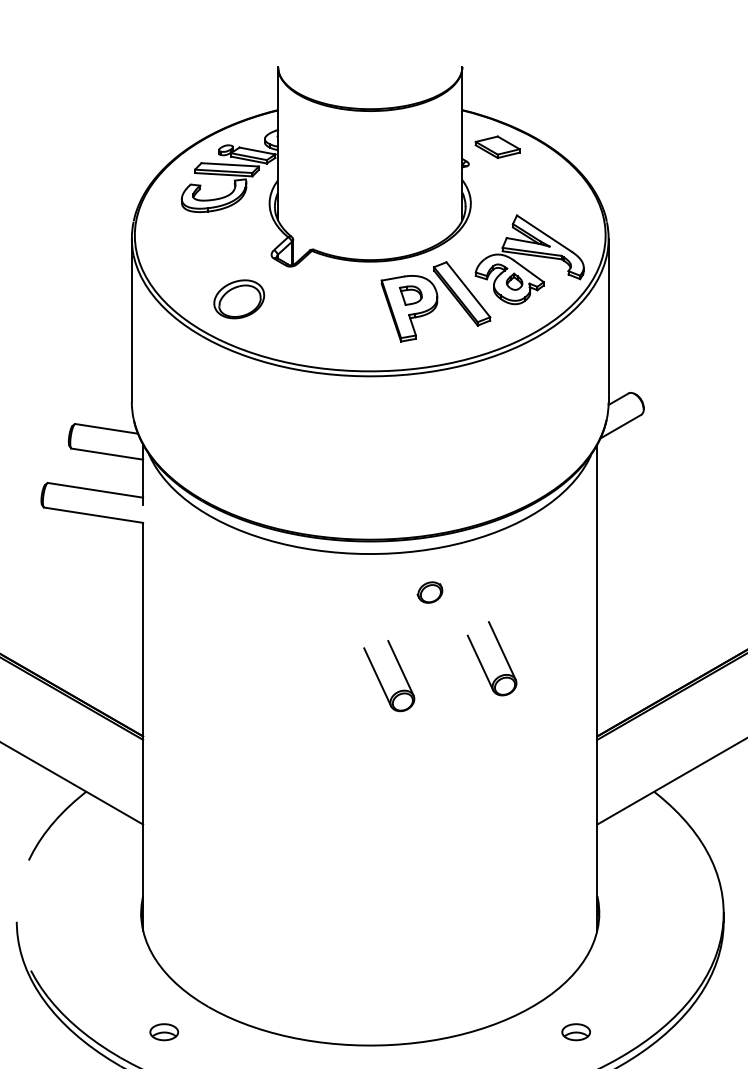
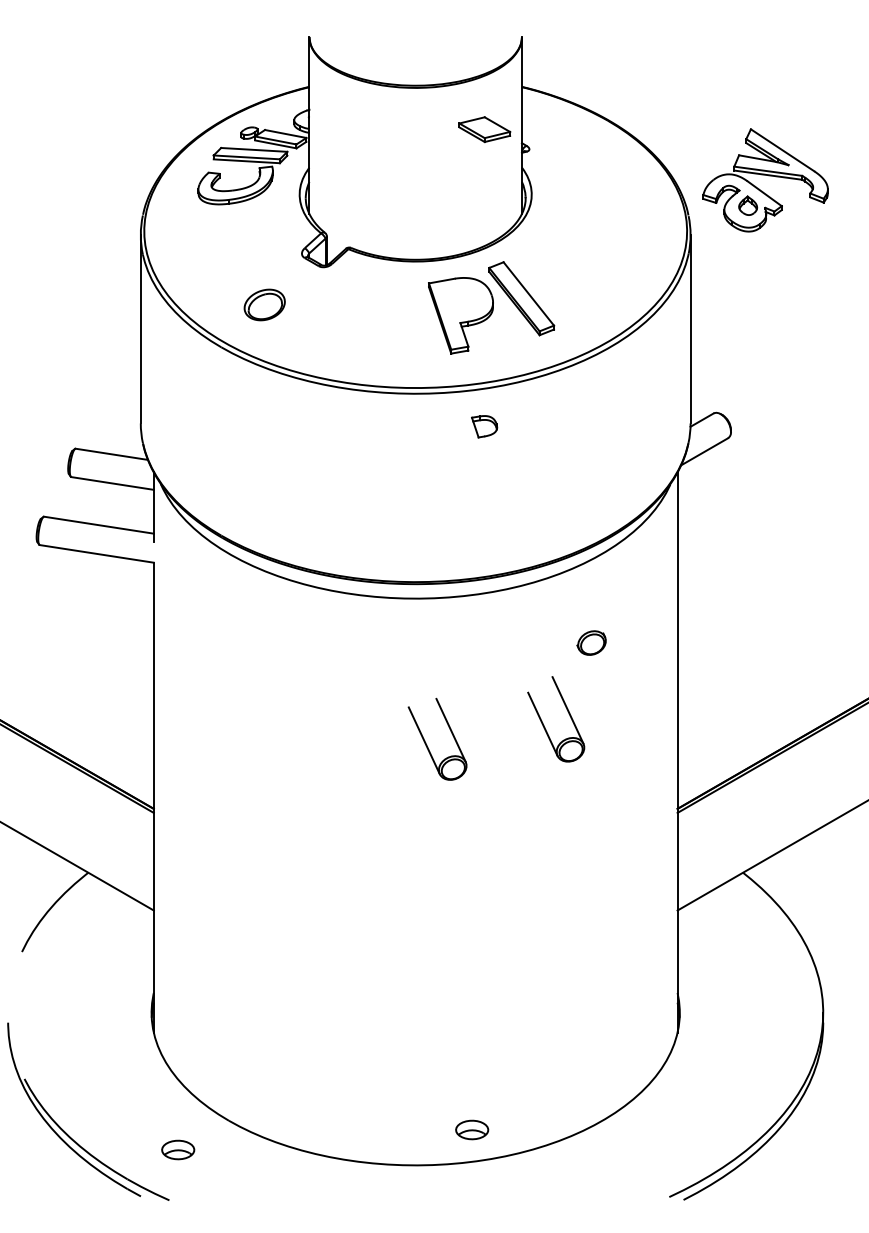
part: (497, 147) -> (484, 129), moved
part: (529, 259) -> (765, 180), moved
part: (410, 295) -> (484, 426), moved
part: (239, 298) -> (264, 304), size x0.7
part: (429, 592) -> (591, 642), moved
part: (576, 1031) -> (472, 1129), moved

